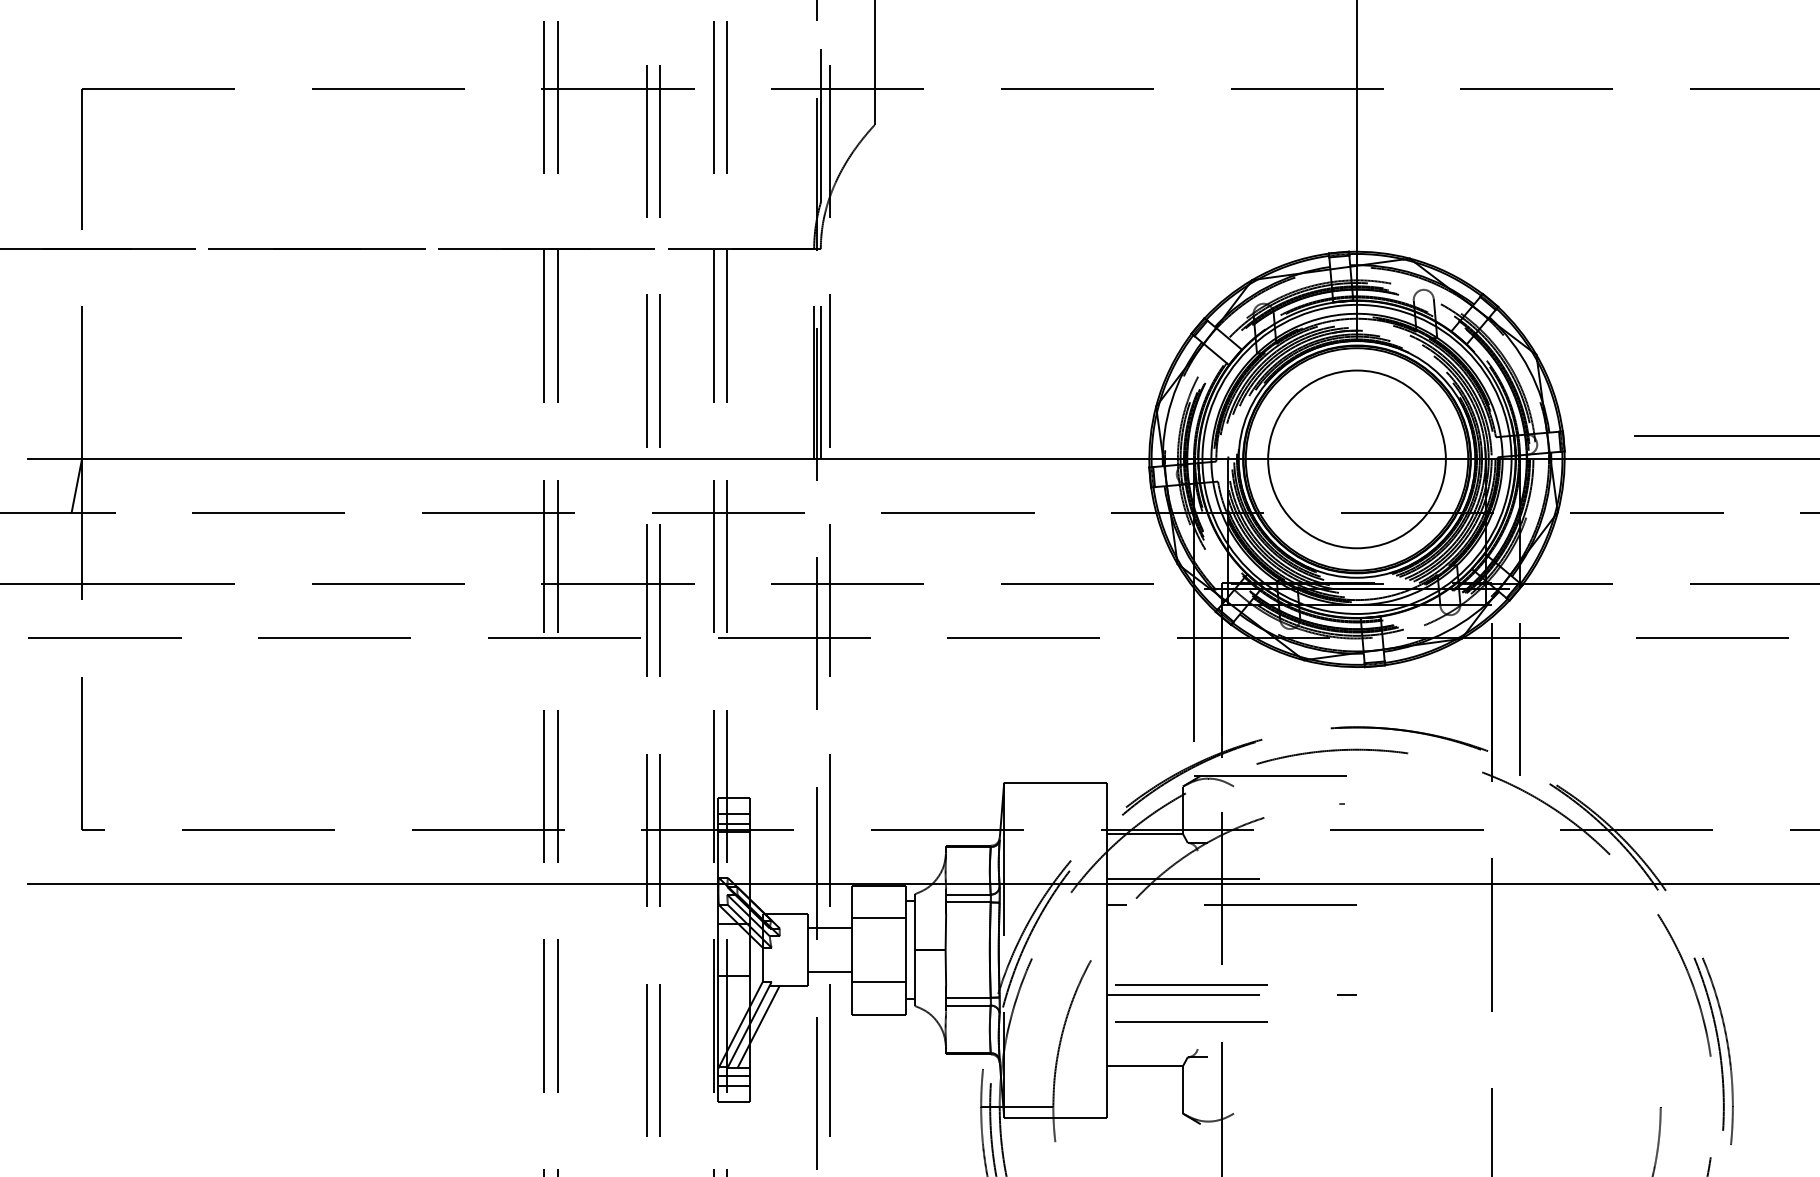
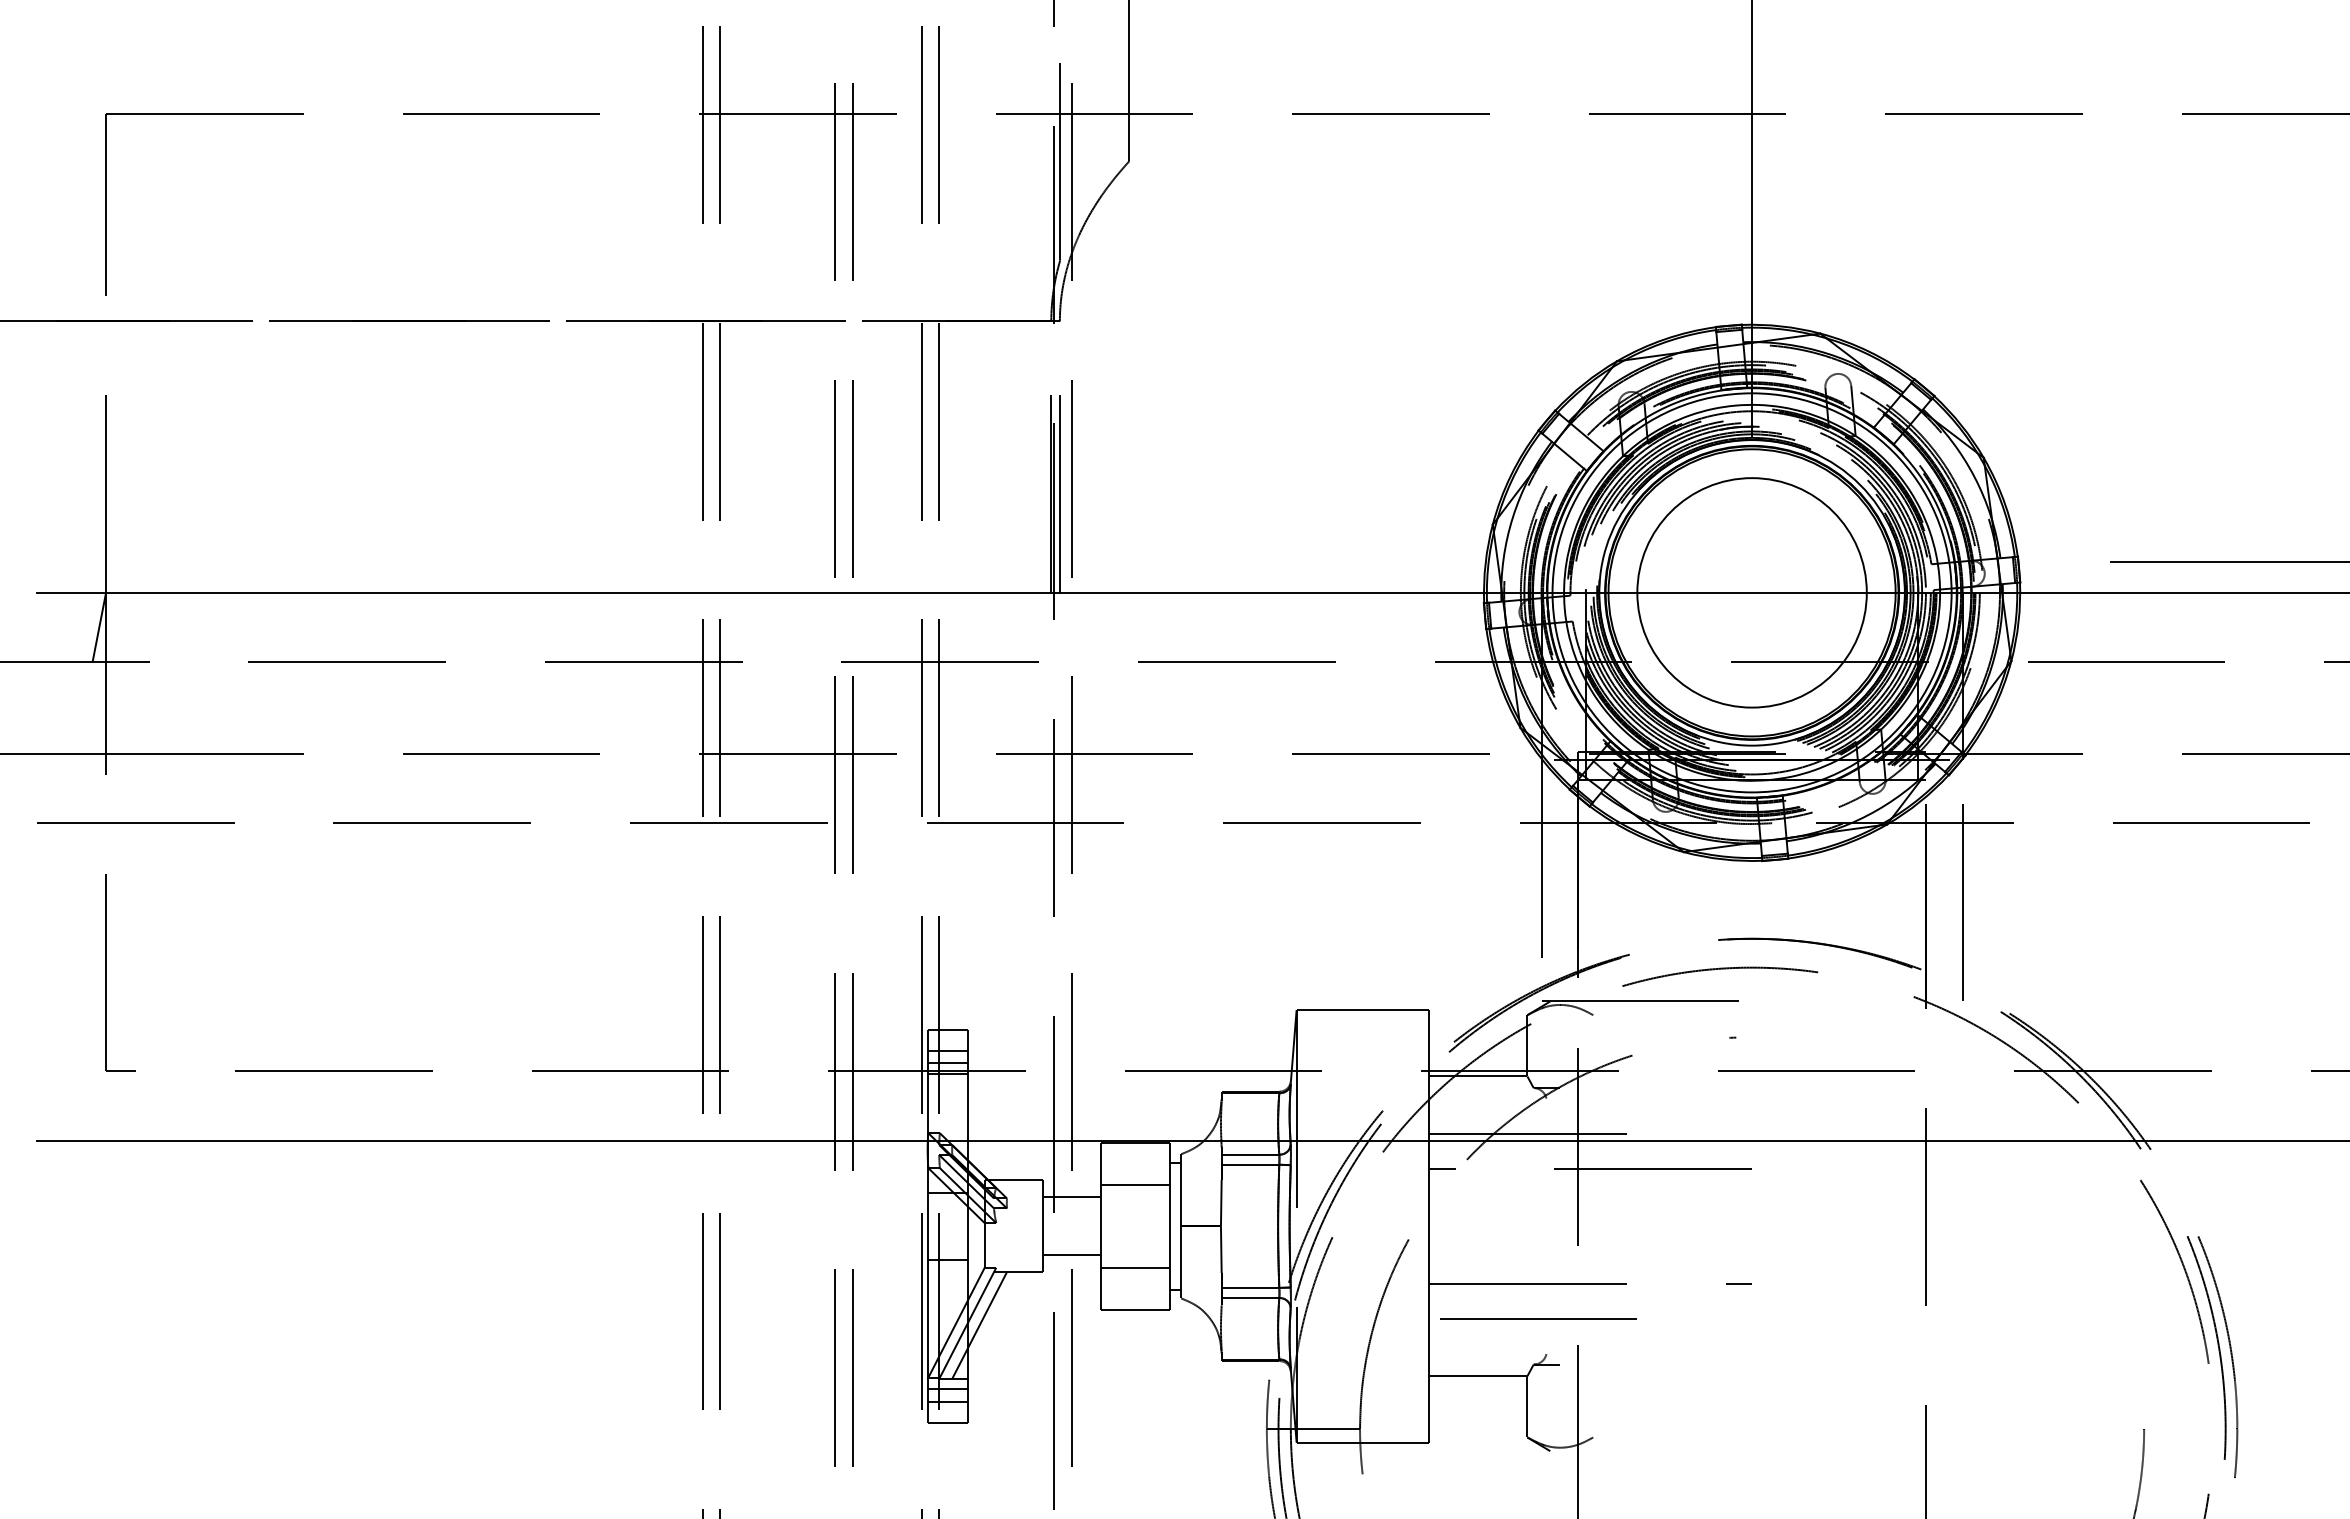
line: (1191, 985) -> (1538, 1271), removed

